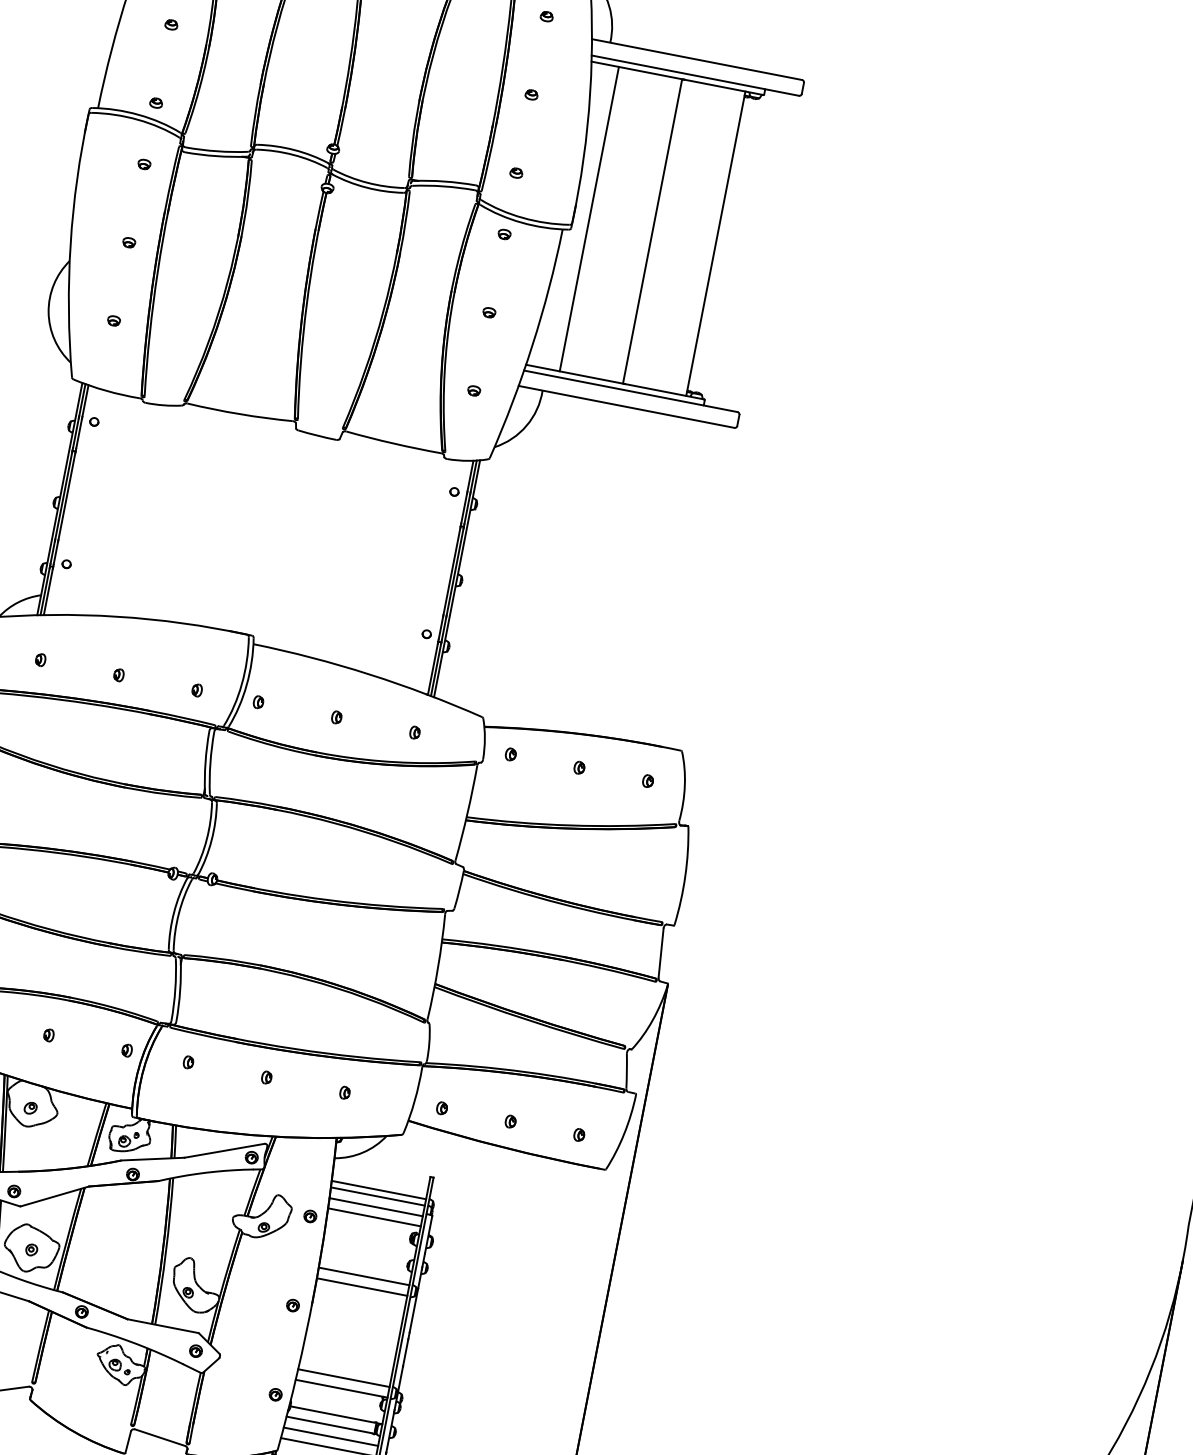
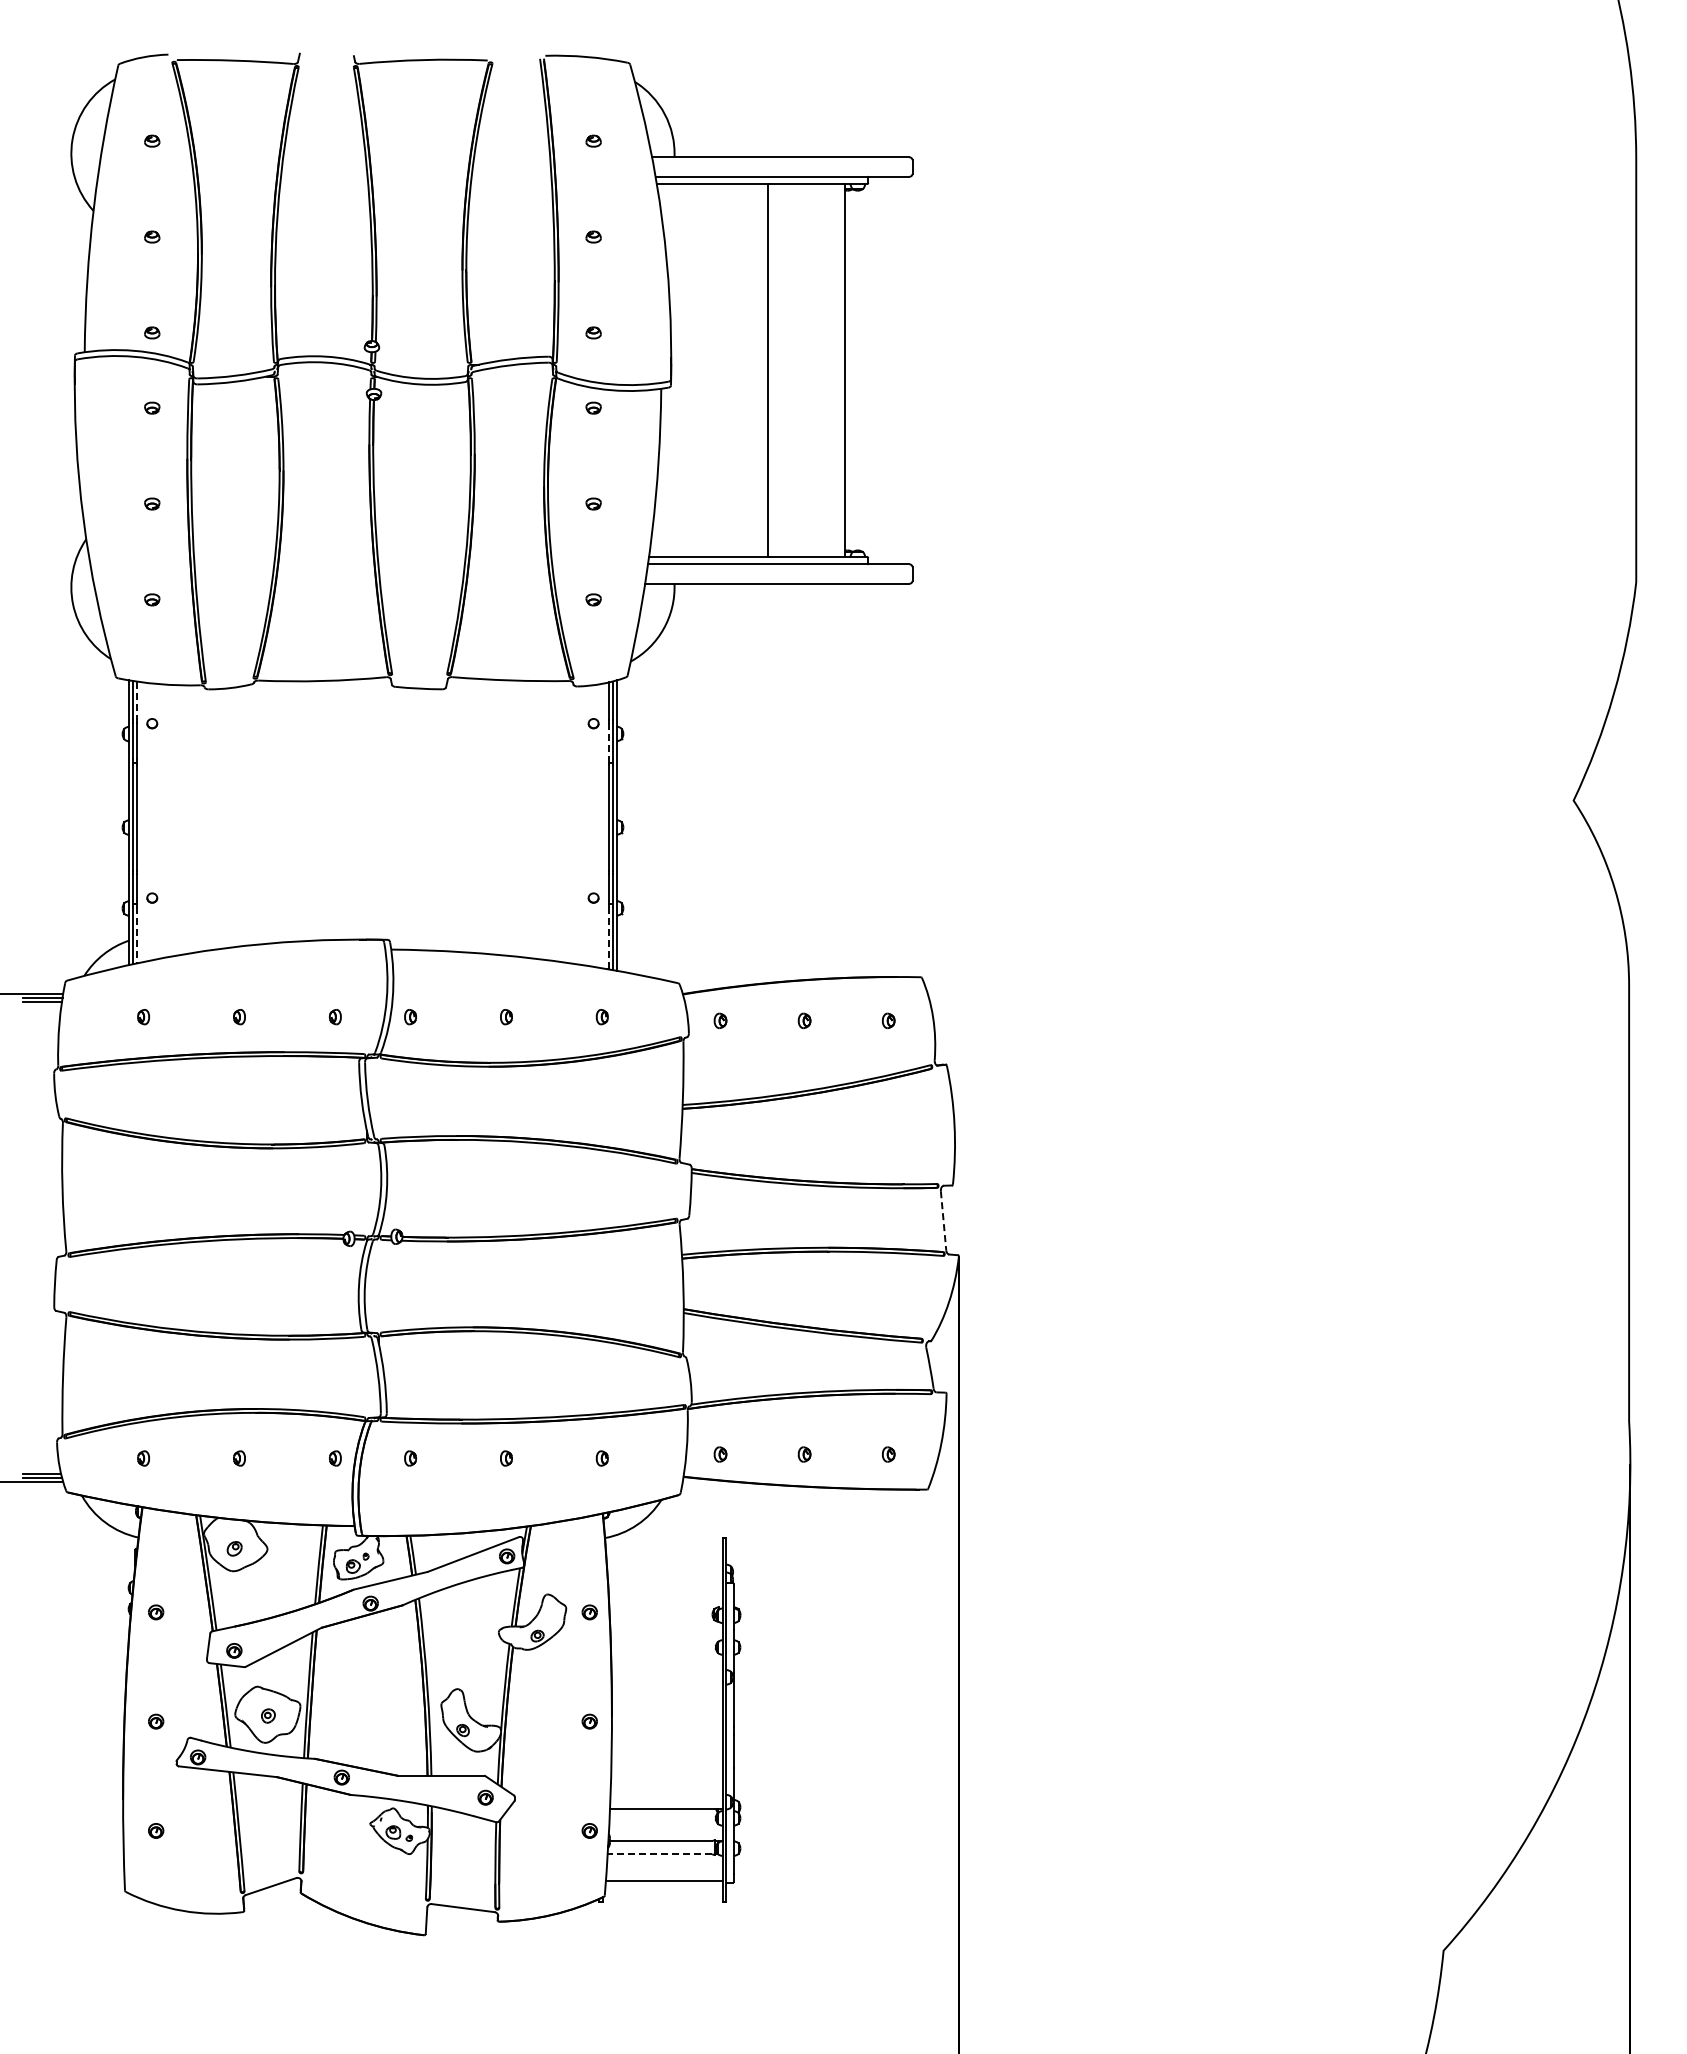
line: (589, 219) -> (690, 370), removed
line: (85, 401) -> (137, 701), solid -> dashed
line: (463, 508) -> (608, 741), solid -> dashed
line: (48, 592) -> (137, 935), solid -> dashed
line: (432, 669) -> (608, 938), solid -> dashed
line: (661, 952) -> (943, 1220), solid -> dashed
line: (378, 1190) -> (664, 1565), removed
line: (377, 1196) -> (664, 1573), removed
line: (376, 1207) -> (665, 1586), removed
line: (374, 1217) -> (665, 1598), removed
line: (363, 1276) -> (666, 1670), removed
line: (361, 1286) -> (666, 1683), removed
line: (343, 1378) -> (666, 1795), removed
line: (328, 1425) -> (659, 1854), solid -> dashed
line: (330, 1436) -> (664, 1867), removed

